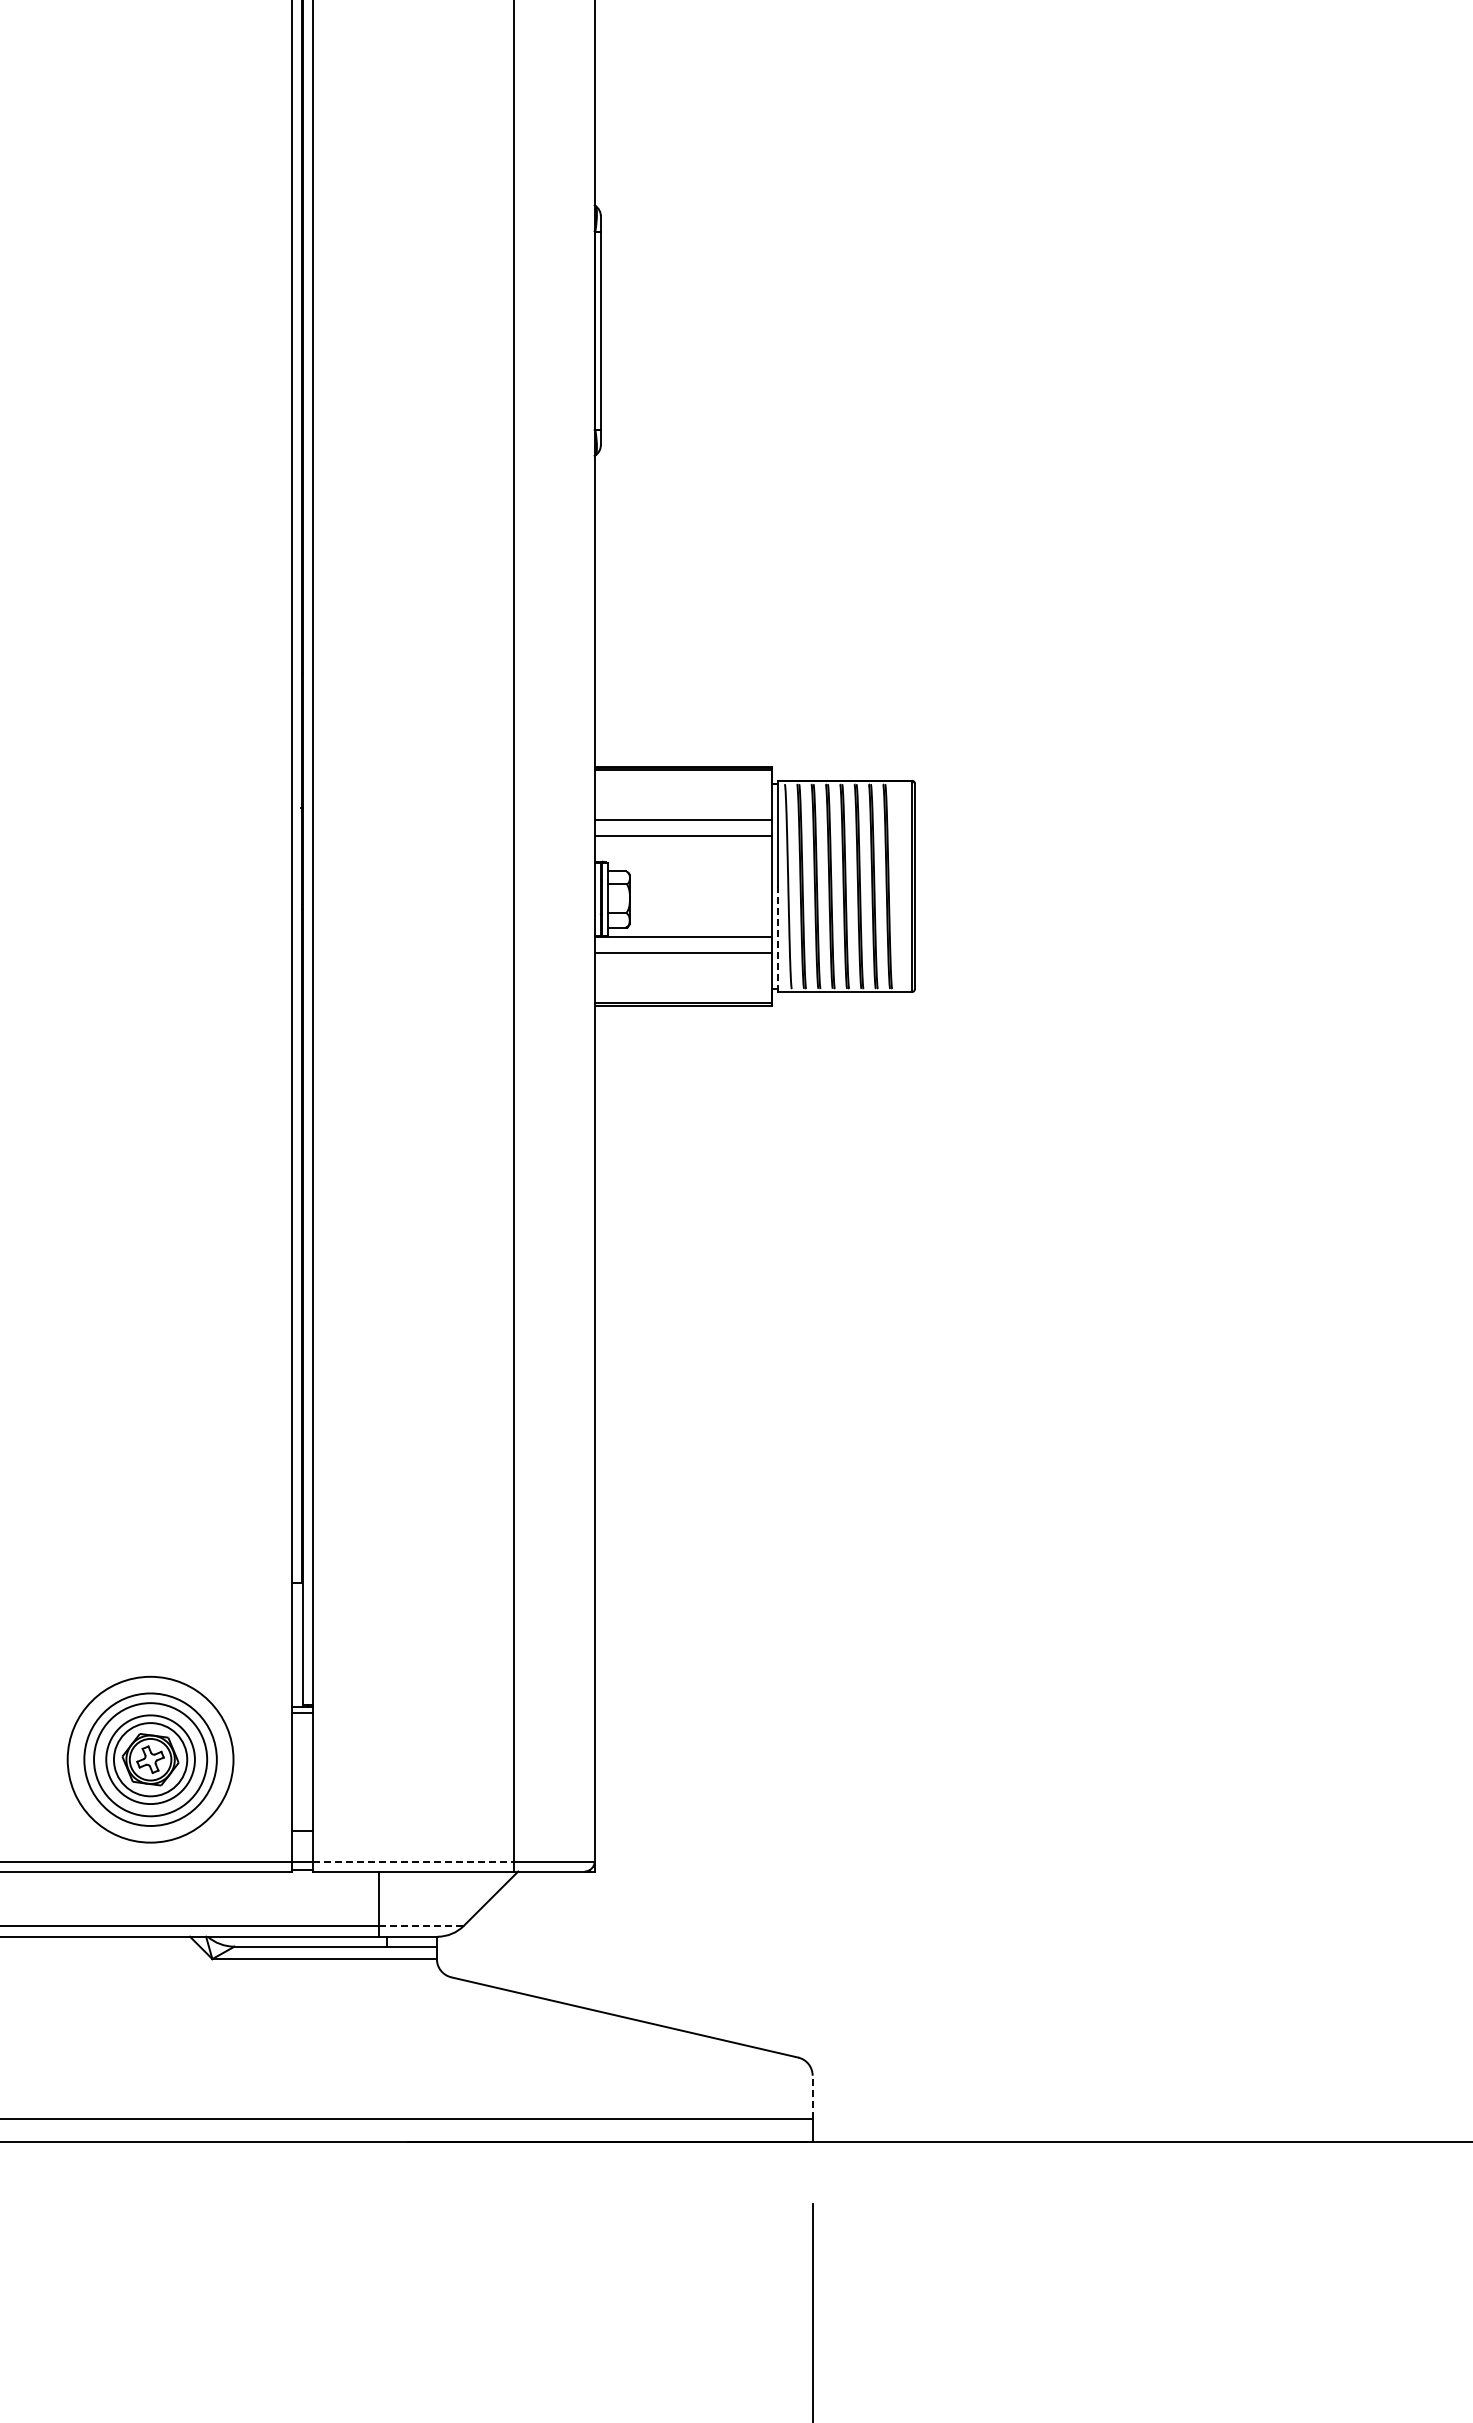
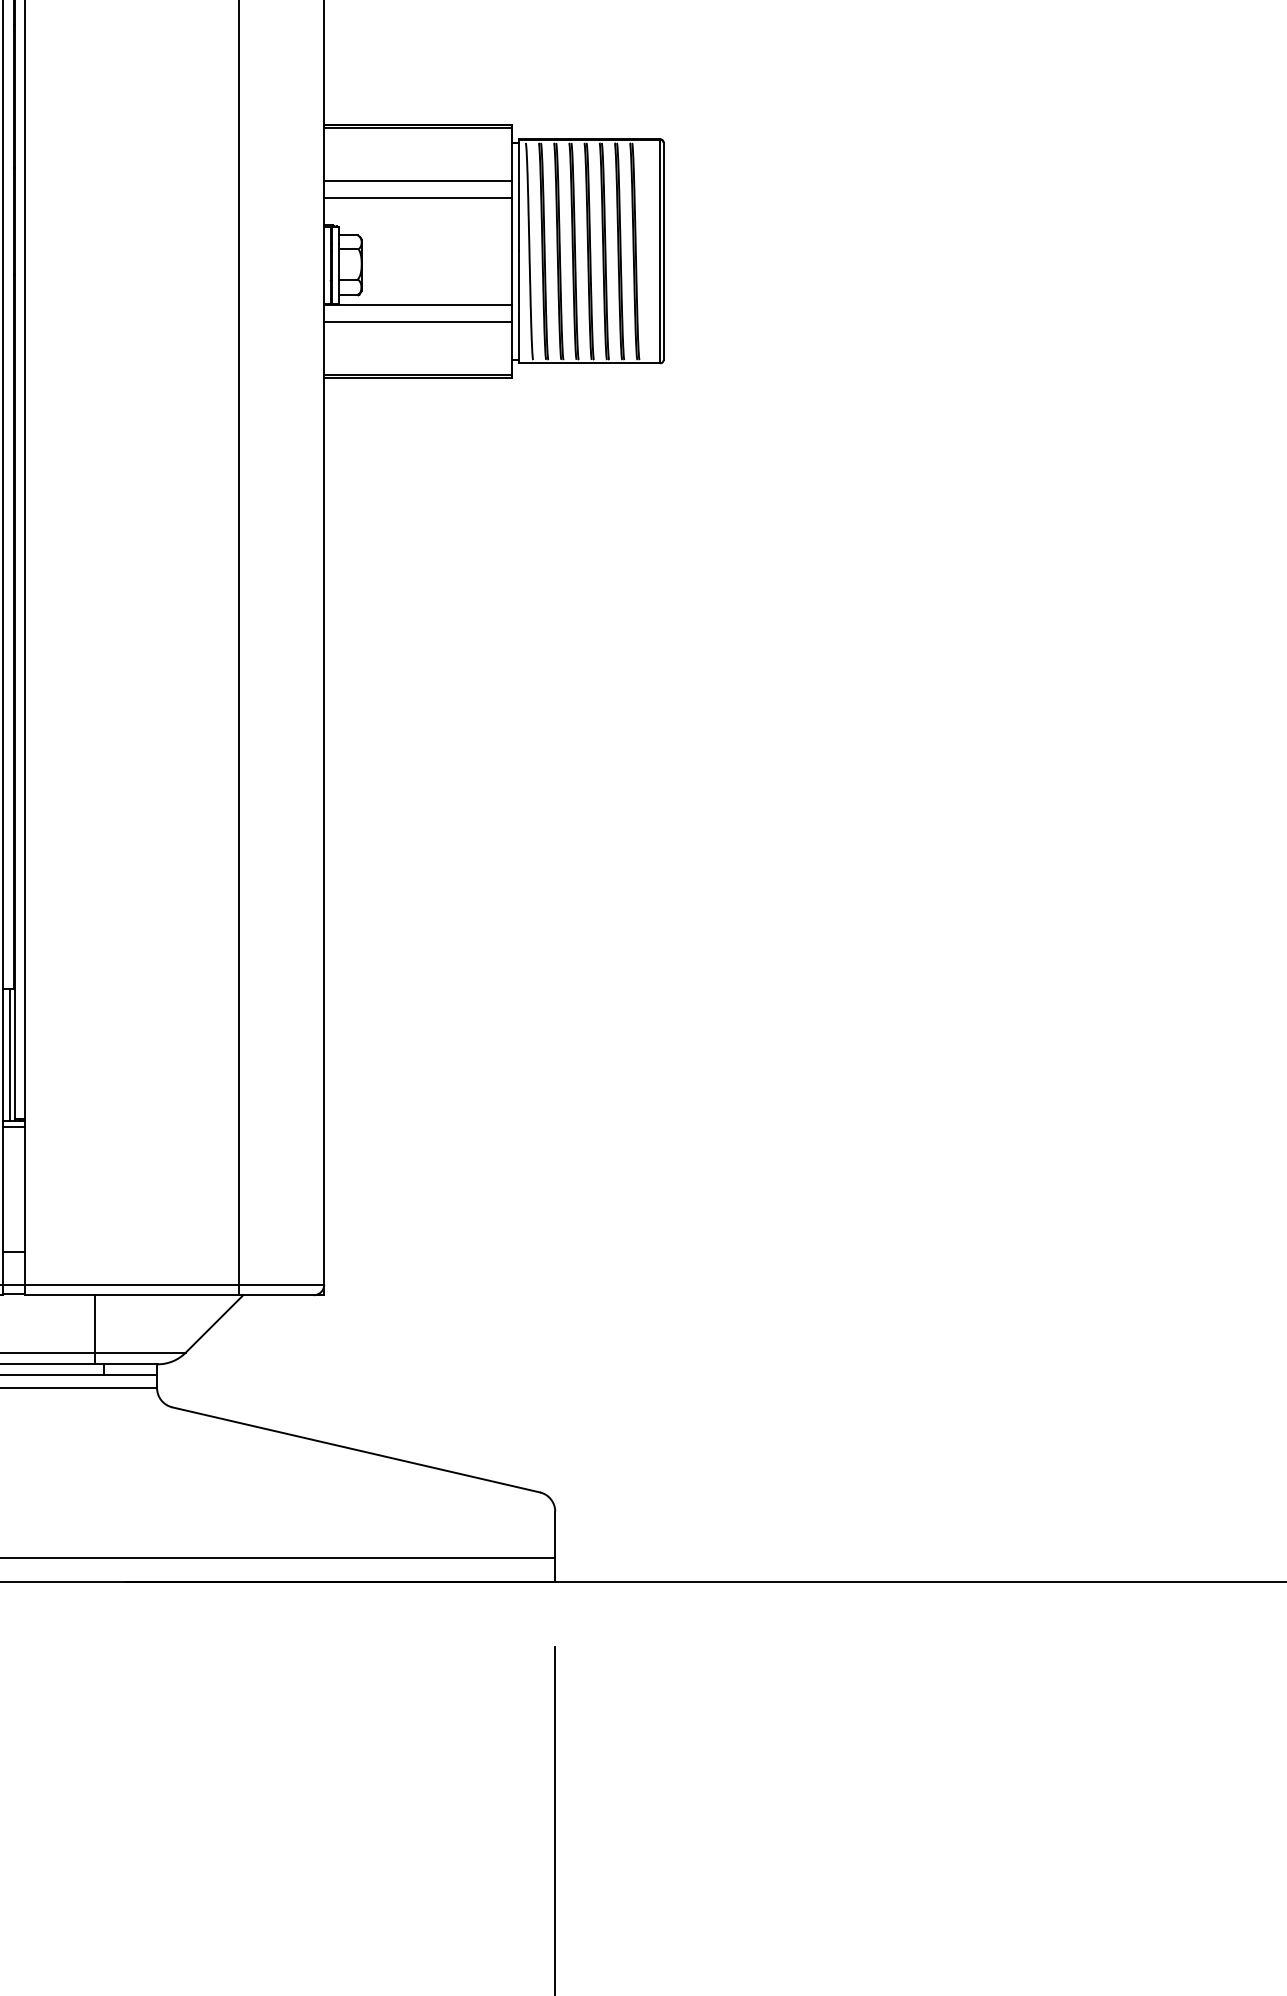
line: (778, 939) -> (519, 307), dashed -> solid
line: (297, 1644) -> (9, 1054), added
line: (413, 1861) -> (132, 1284), dashed -> solid
line: (421, 1925) -> (140, 1352), dashed -> solid
line: (812, 2097) -> (555, 1534), dashed -> solid

